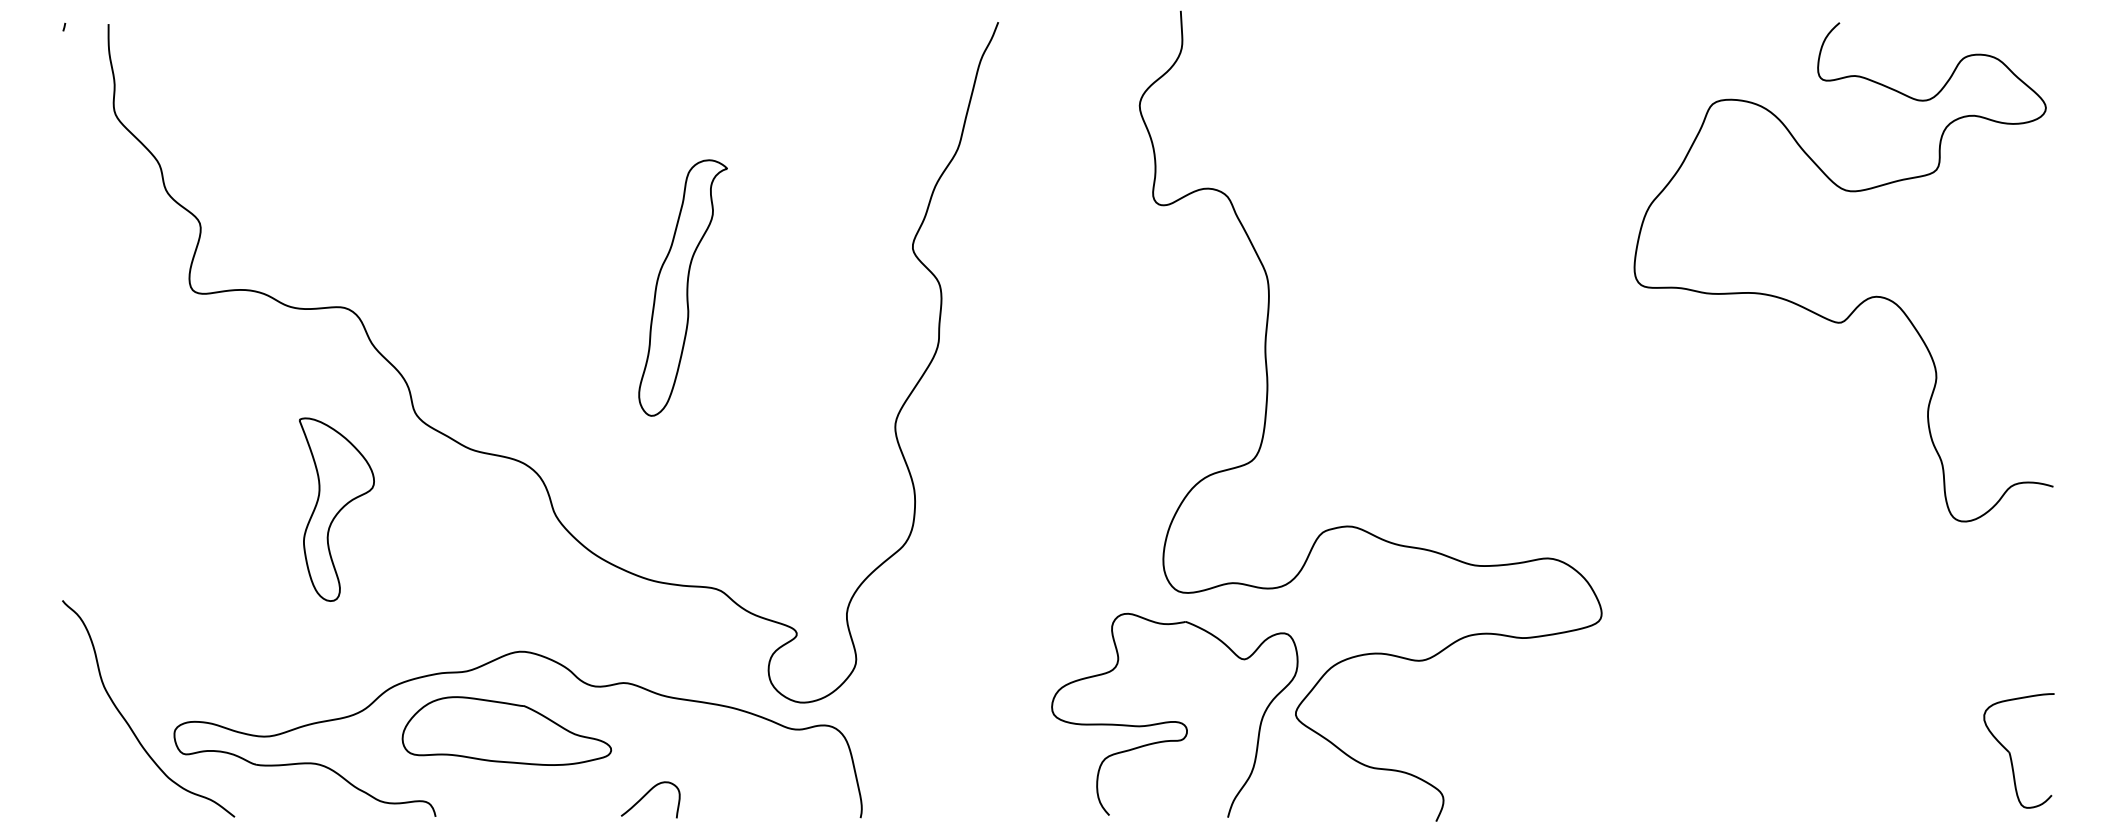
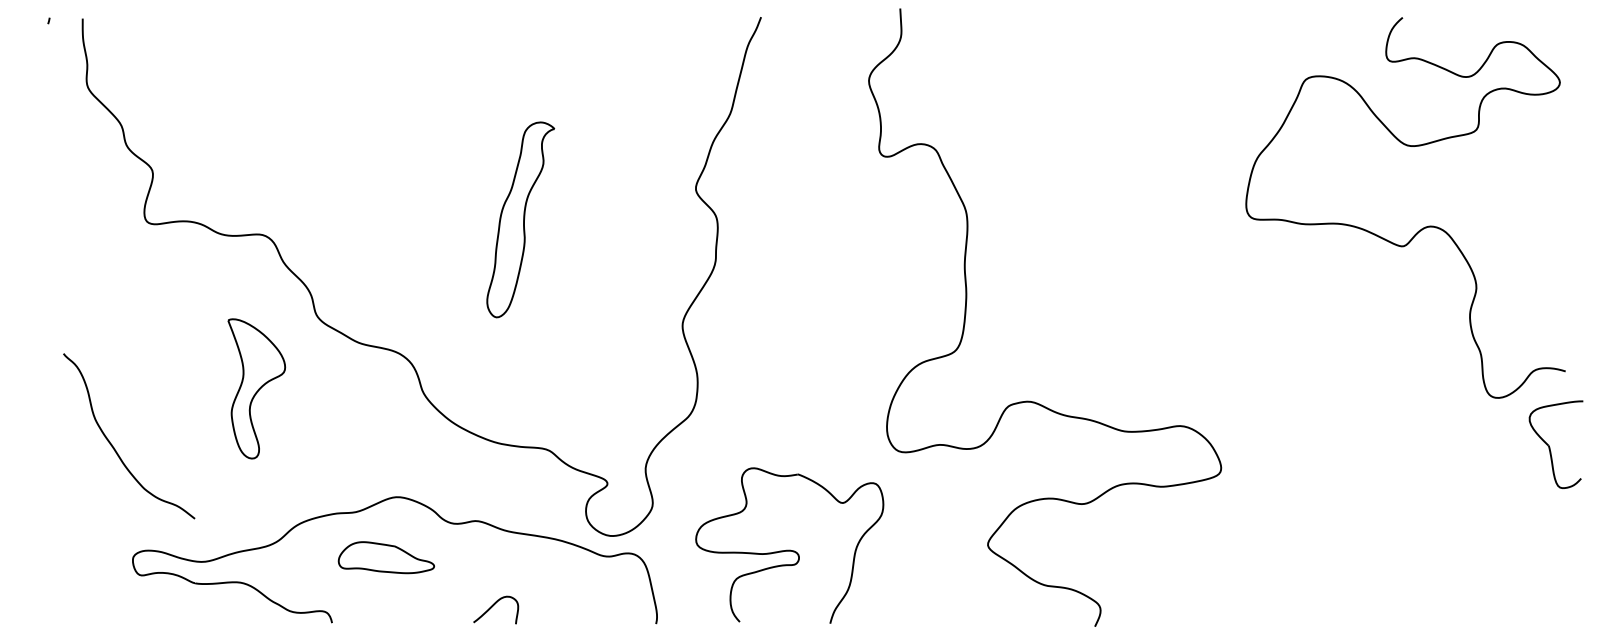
curve: (127, 721) -> (113, 445), moved
part: (1174, 721) -> (789, 550), moved
part: (506, 730) -> (386, 557), size x0.6
part: (2010, 752) -> (1549, 445), moved

